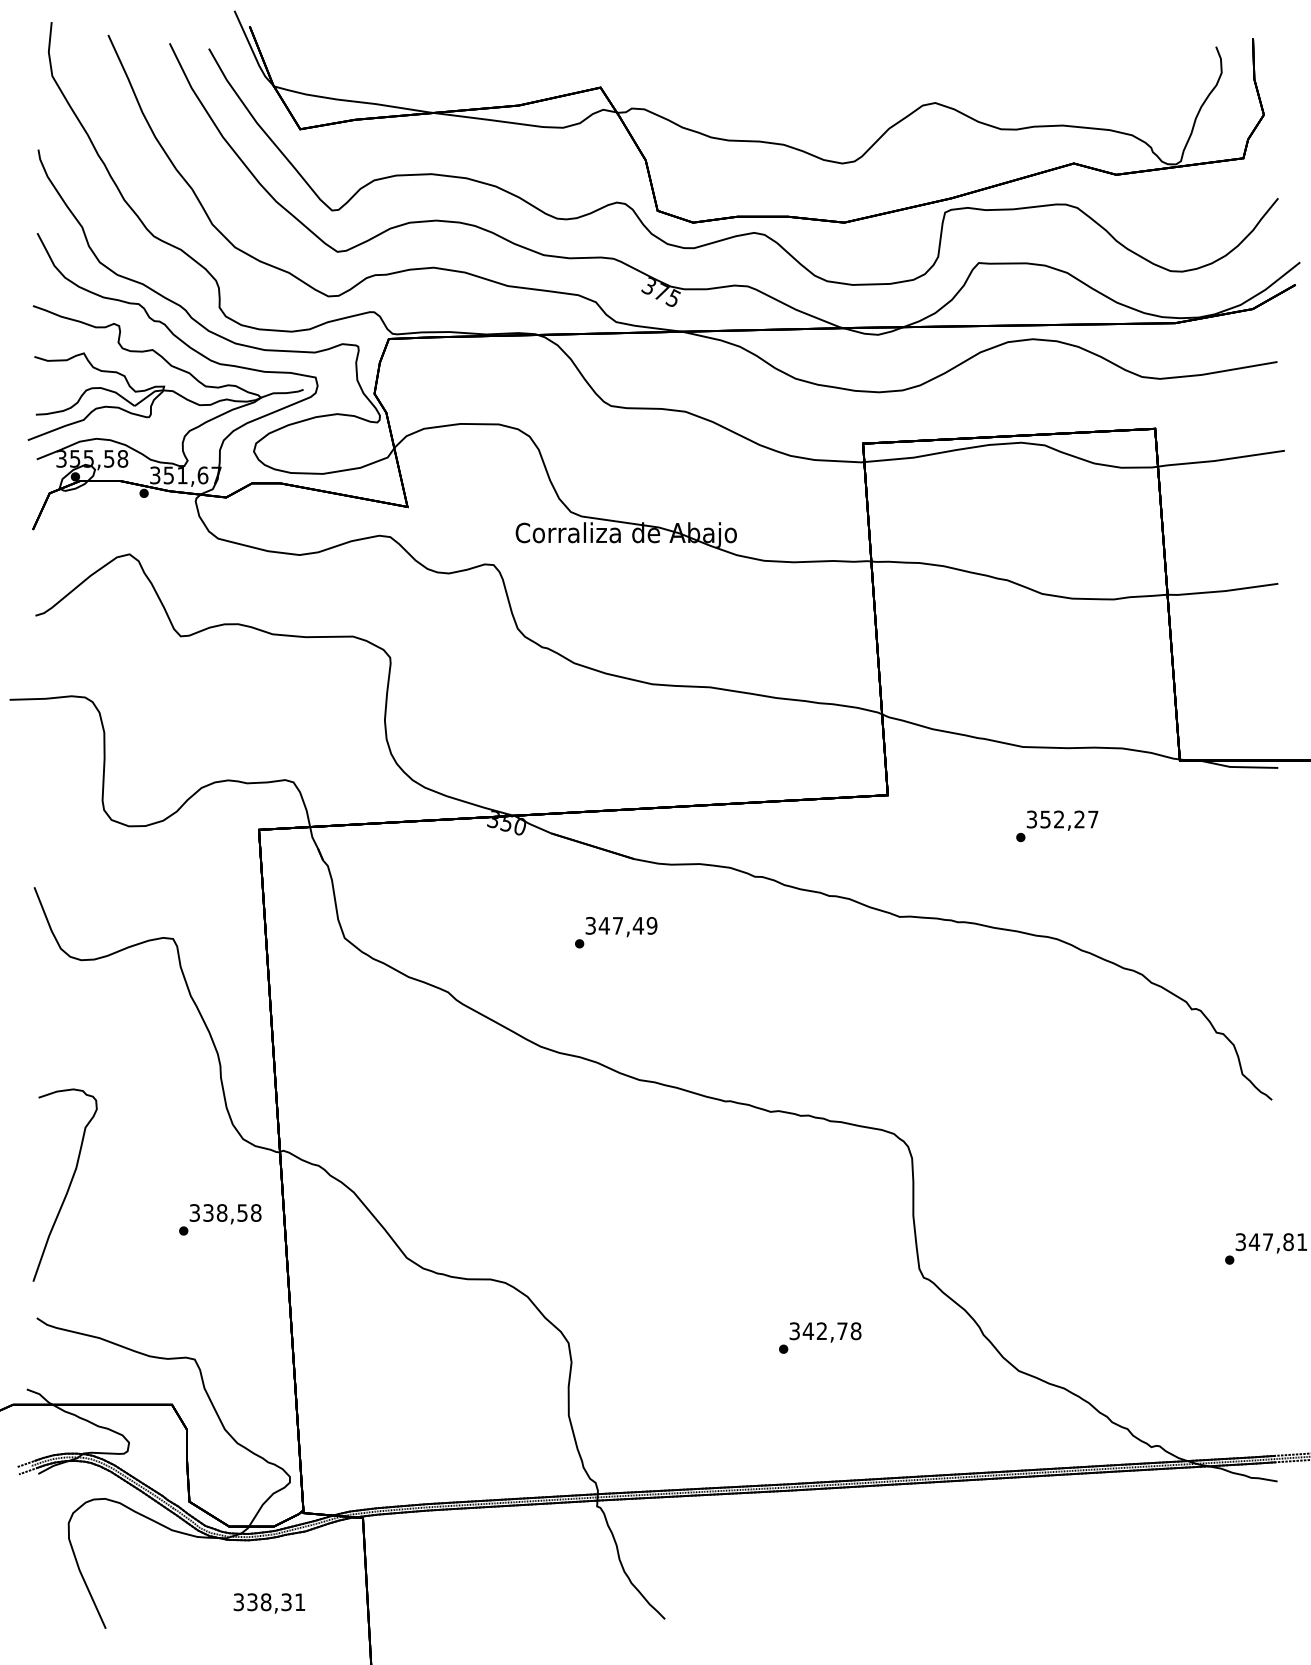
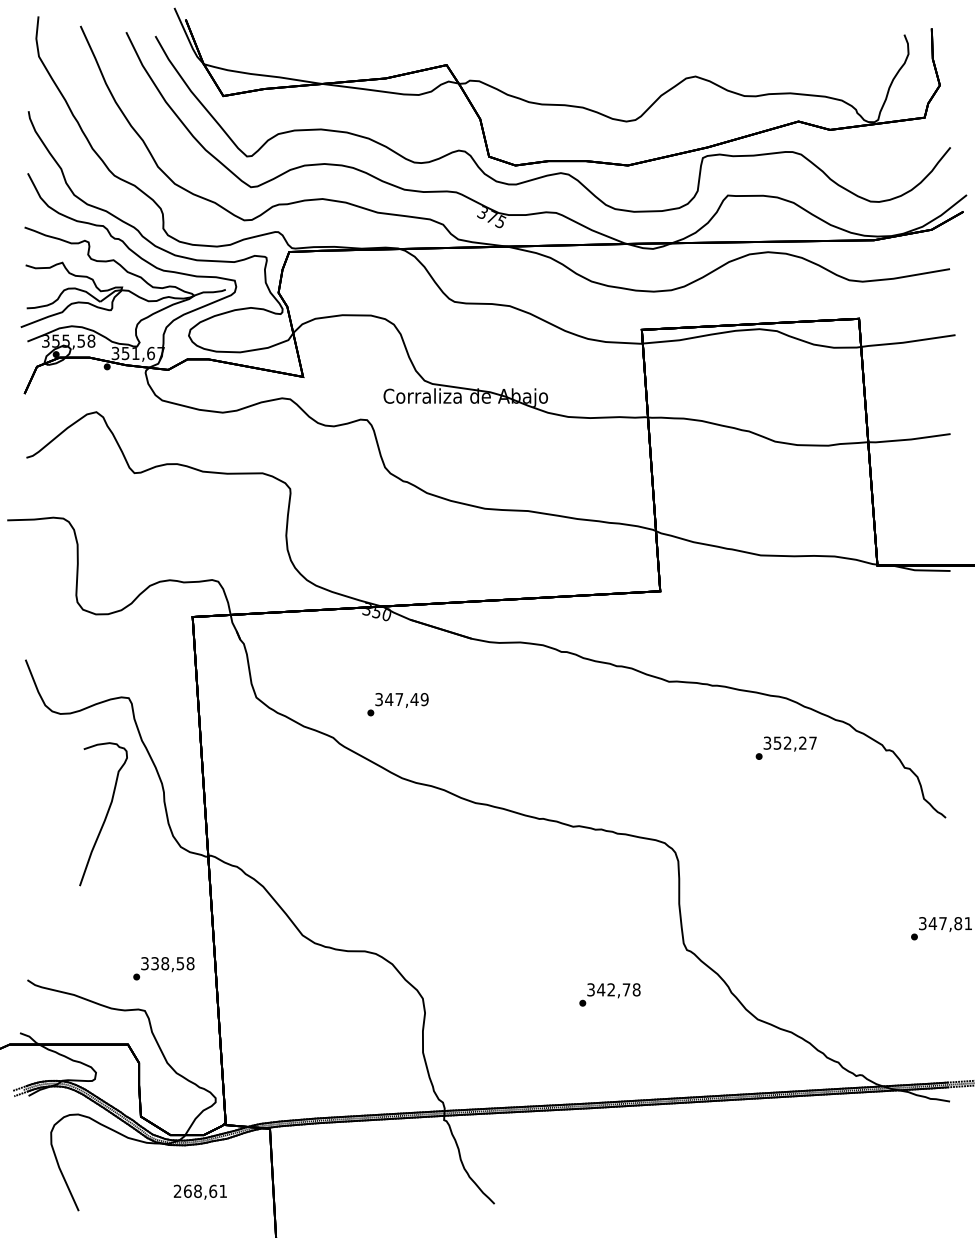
text: (1057, 826) -> (786, 748), moved
text: (616, 932) -> (398, 704), moved
curve: (68, 1186) -> (106, 815), moved
text: (220, 1219) -> (164, 968), moved
text: (262, 1602) -> (195, 1191), 338,31 -> 268,61

